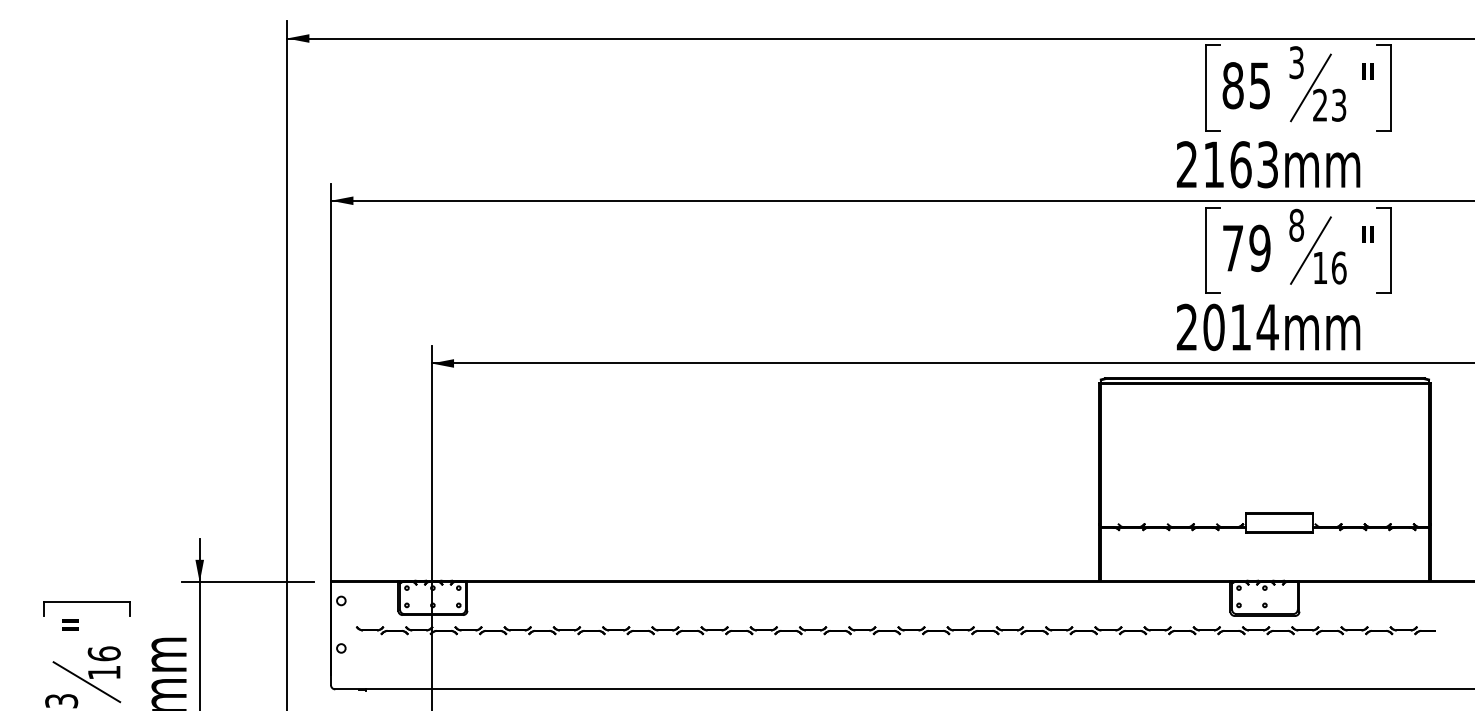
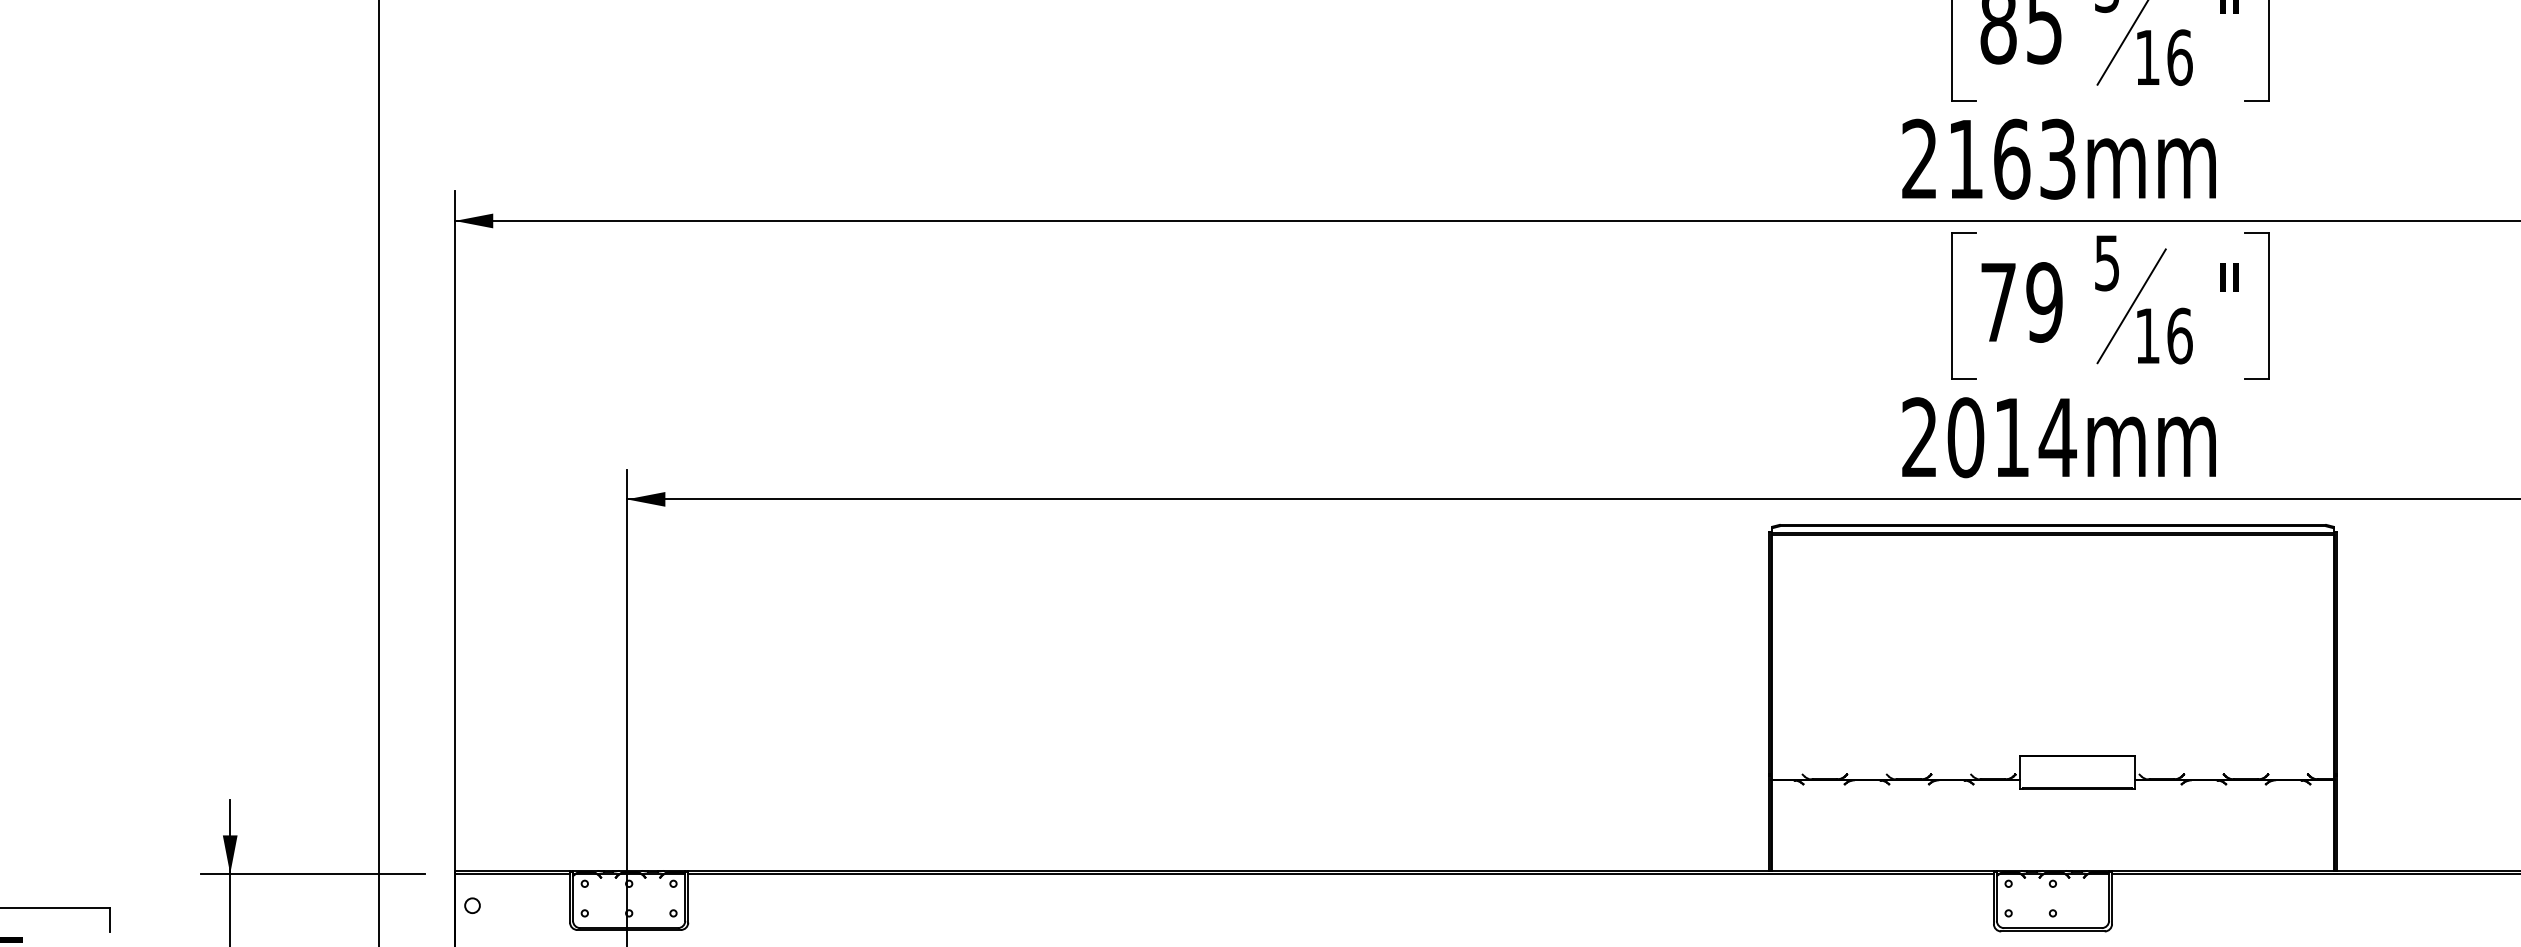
text: (1329, 104) -> (2163, 56), 23 -> 16
text: (1296, 224) -> (2106, 261), 8 -> 5

